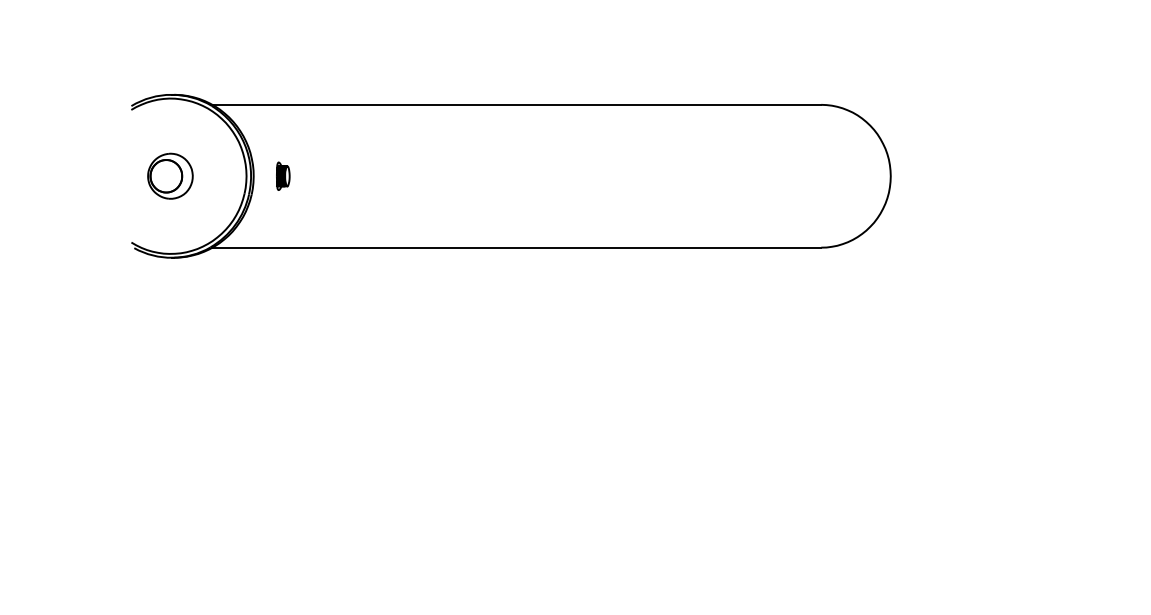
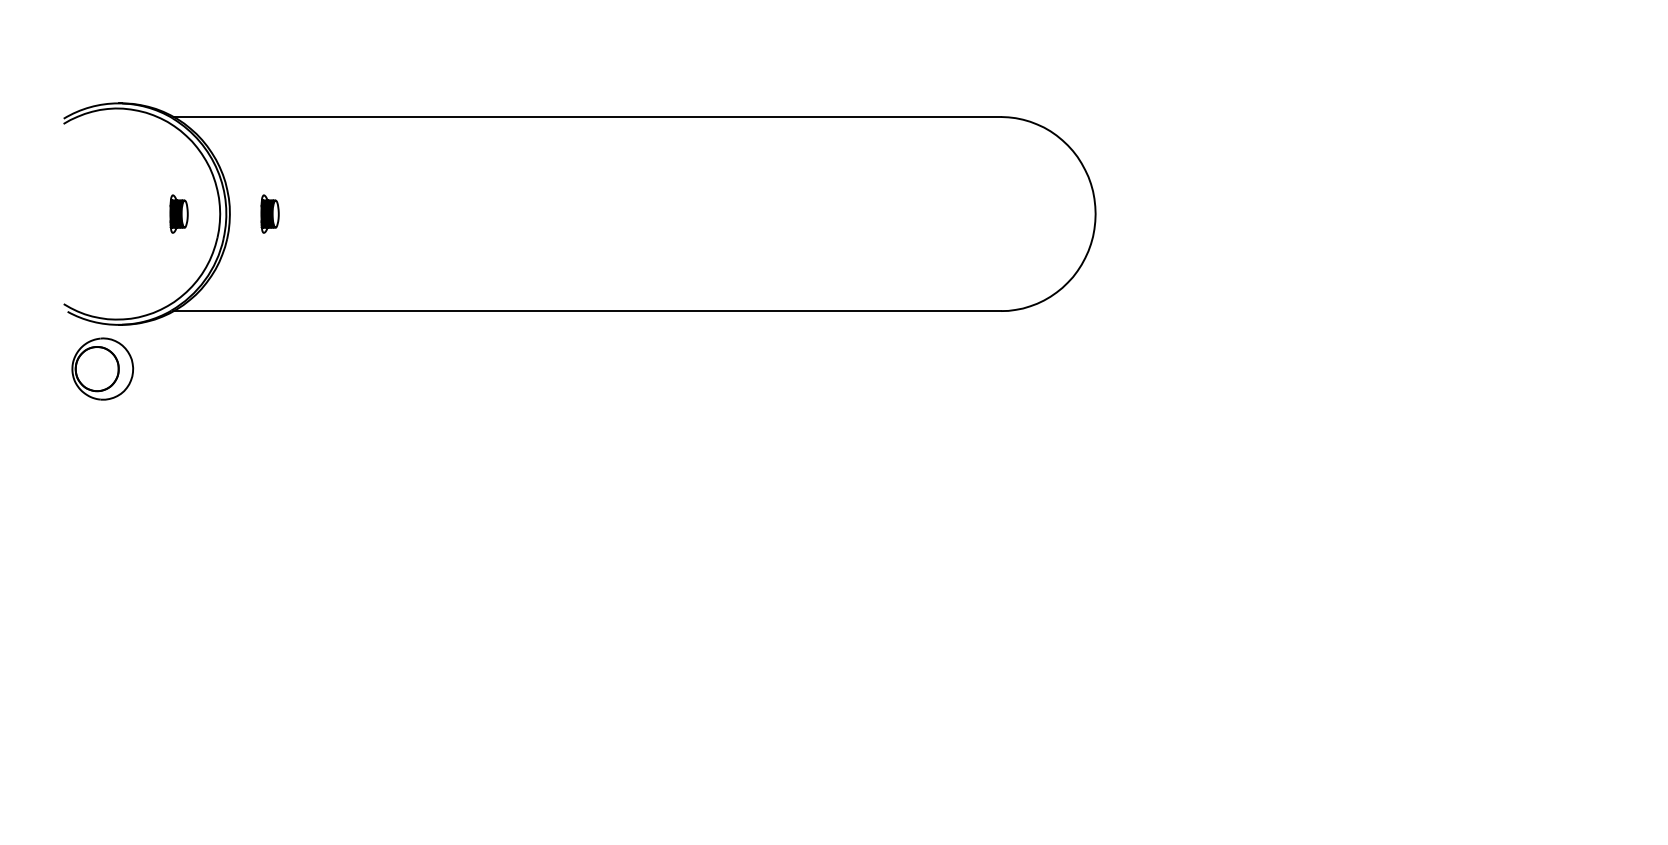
part: (170, 175) -> (102, 368), moved
part: (215, 175) -> (178, 213), added

